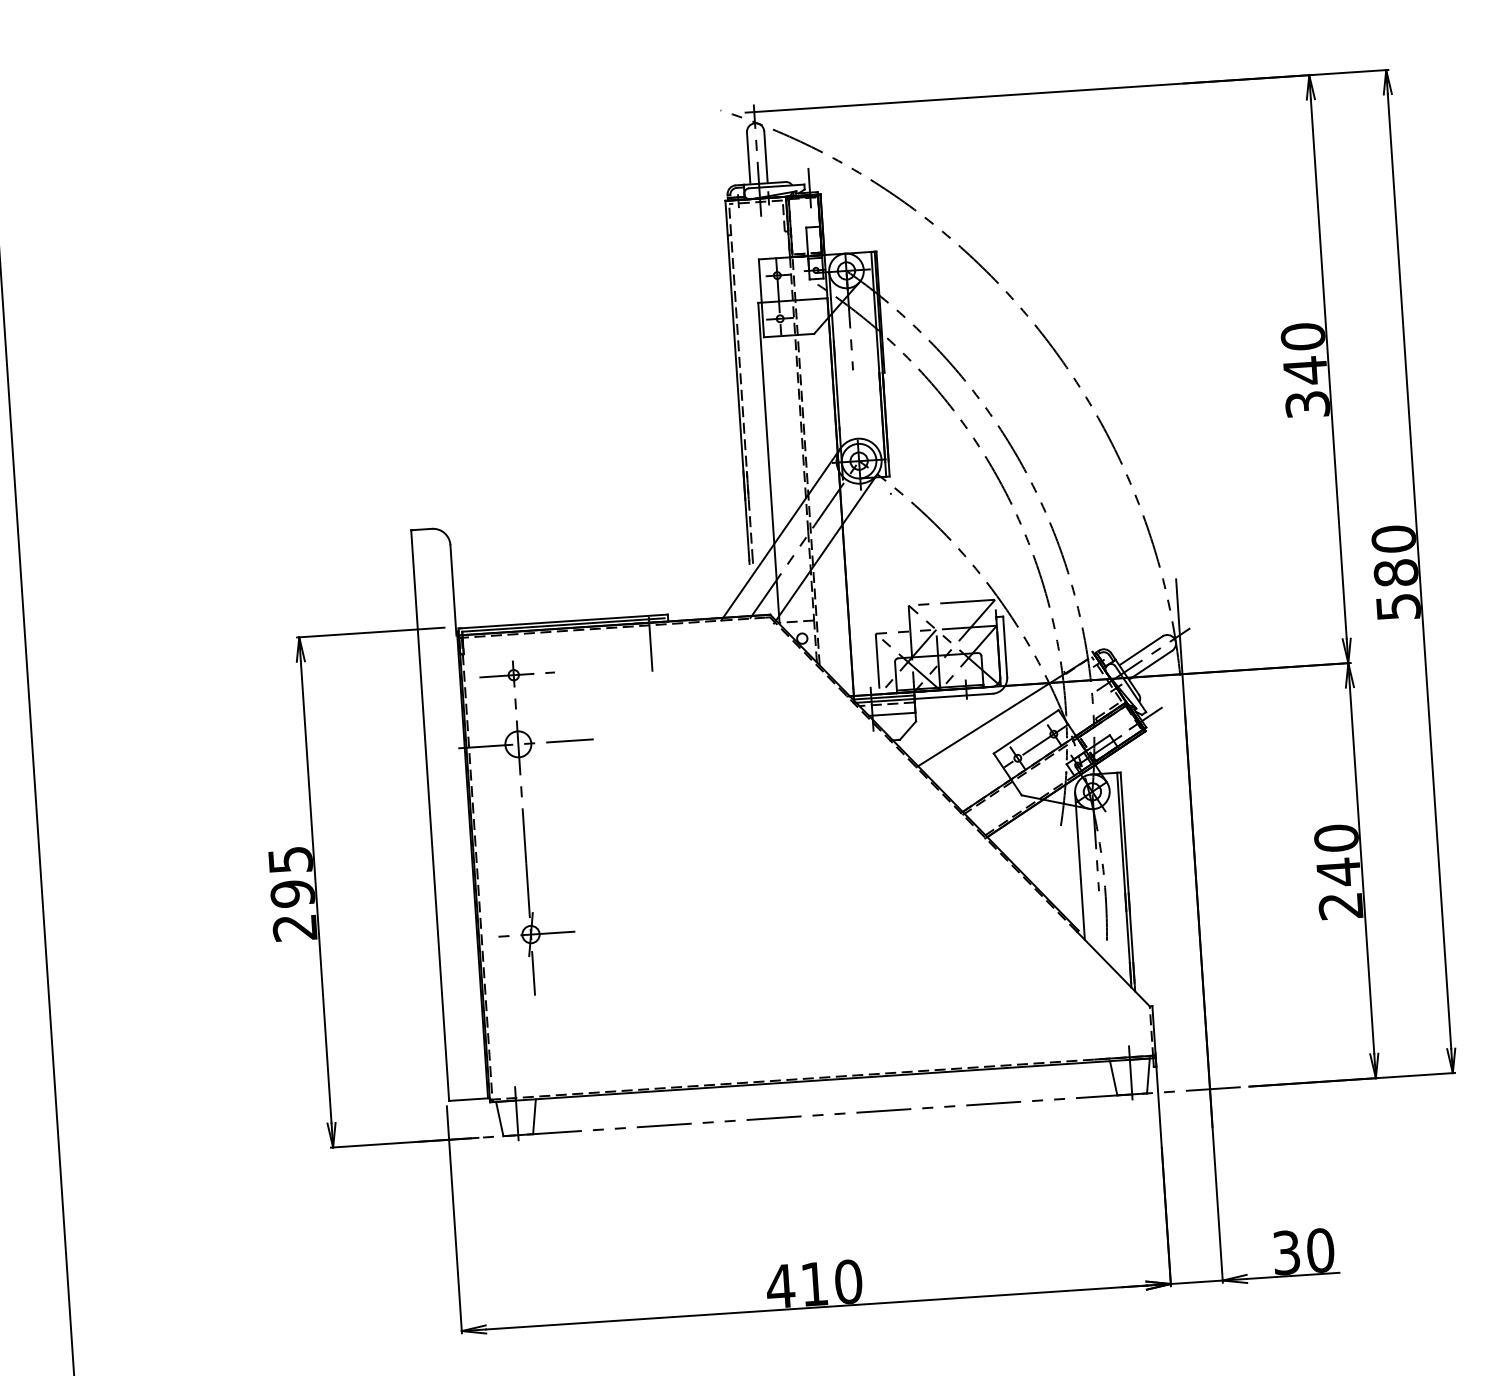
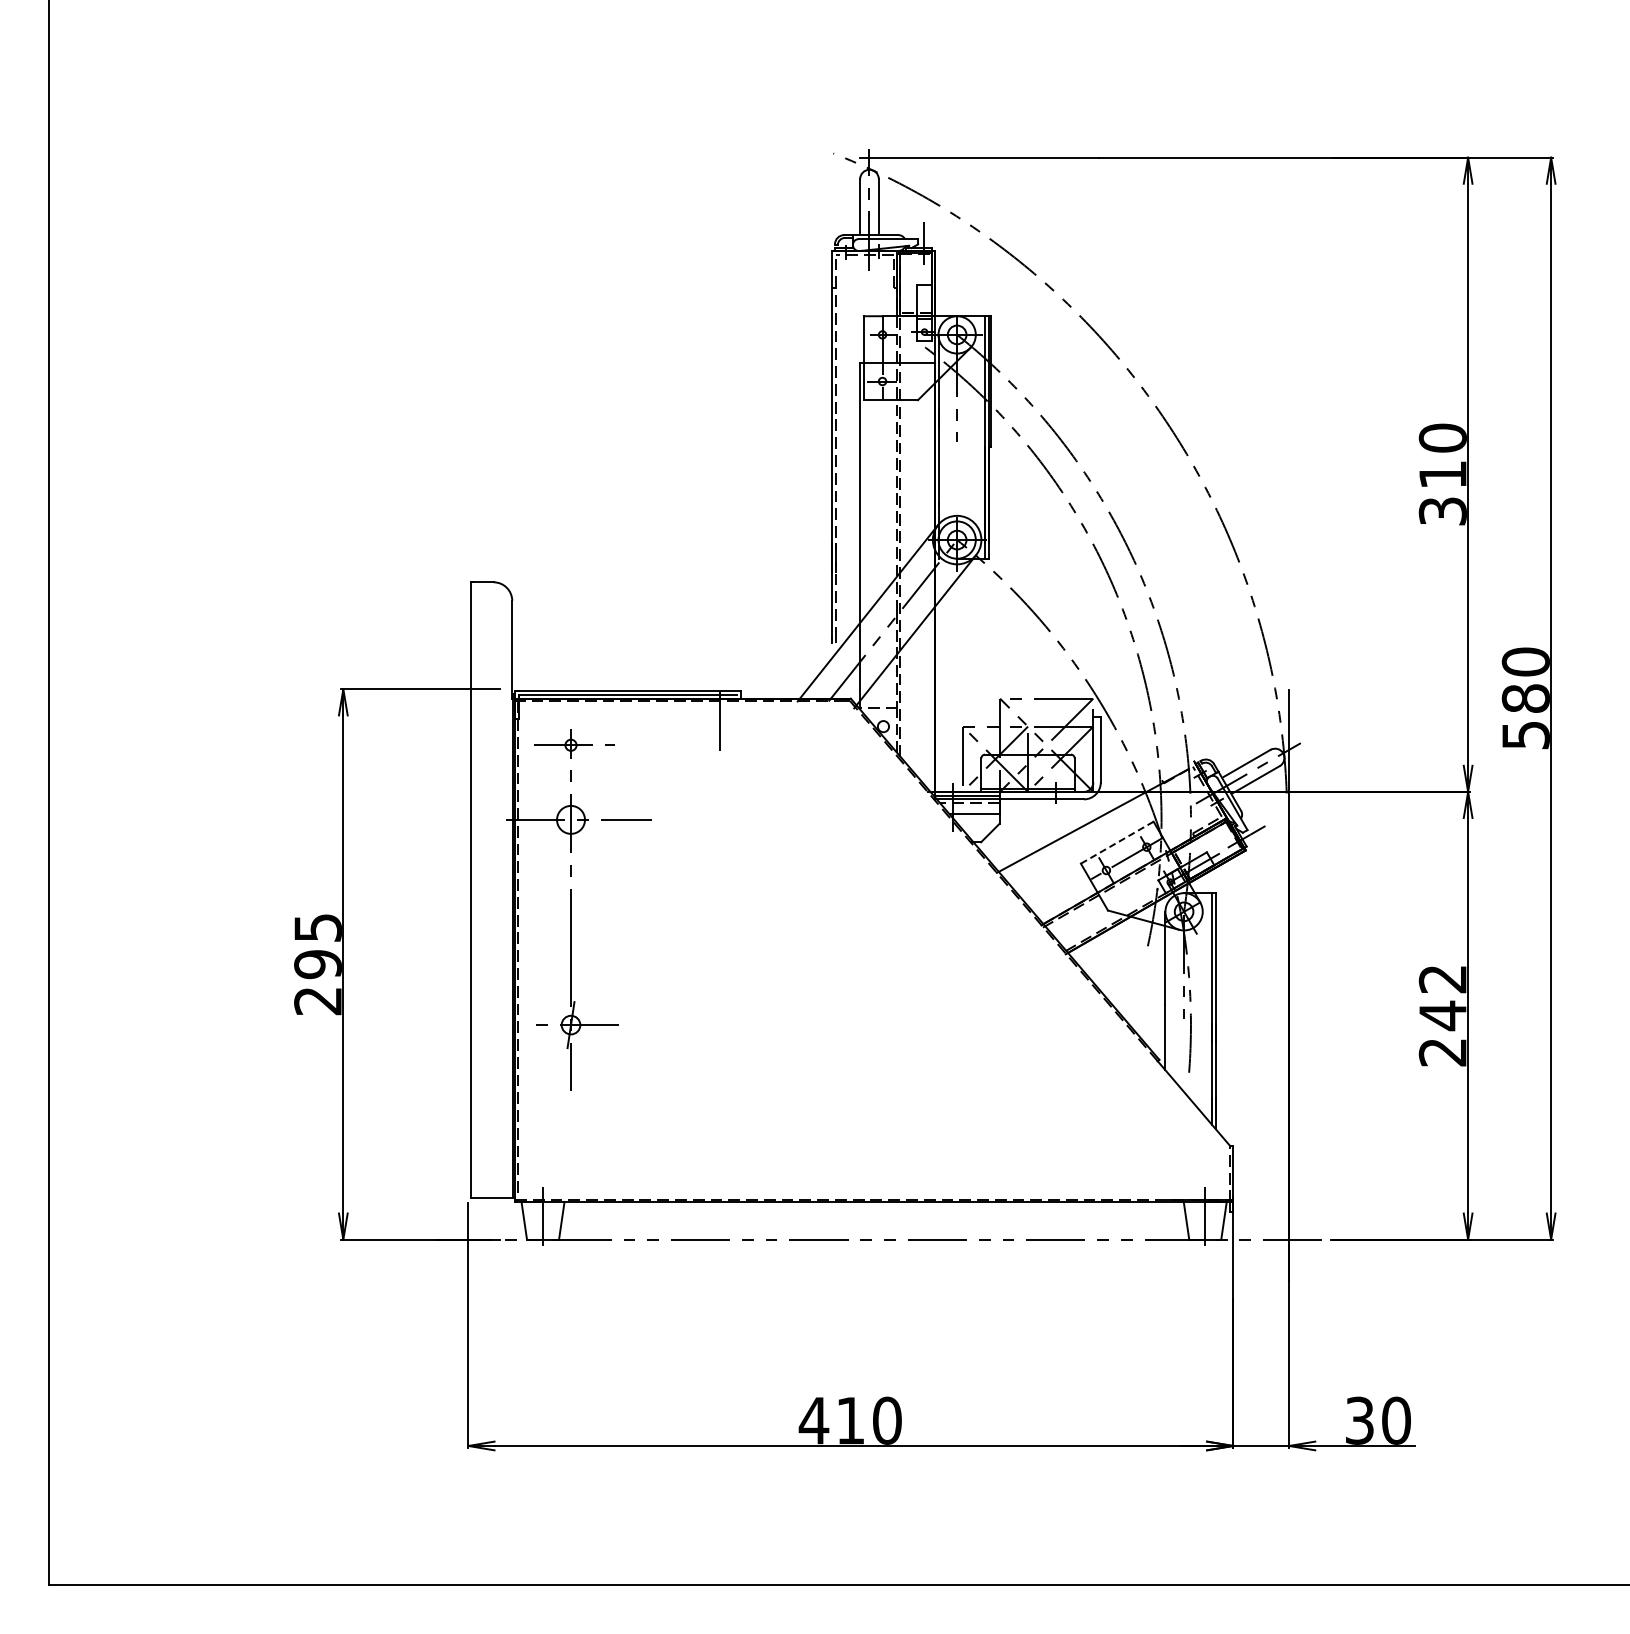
text: (1305, 370) -> (1442, 474), 340 -> 310
line: (1026, 731) -> (1117, 842), solid -> dashed
text: (1336, 837) -> (1442, 978), 240 -> 242

